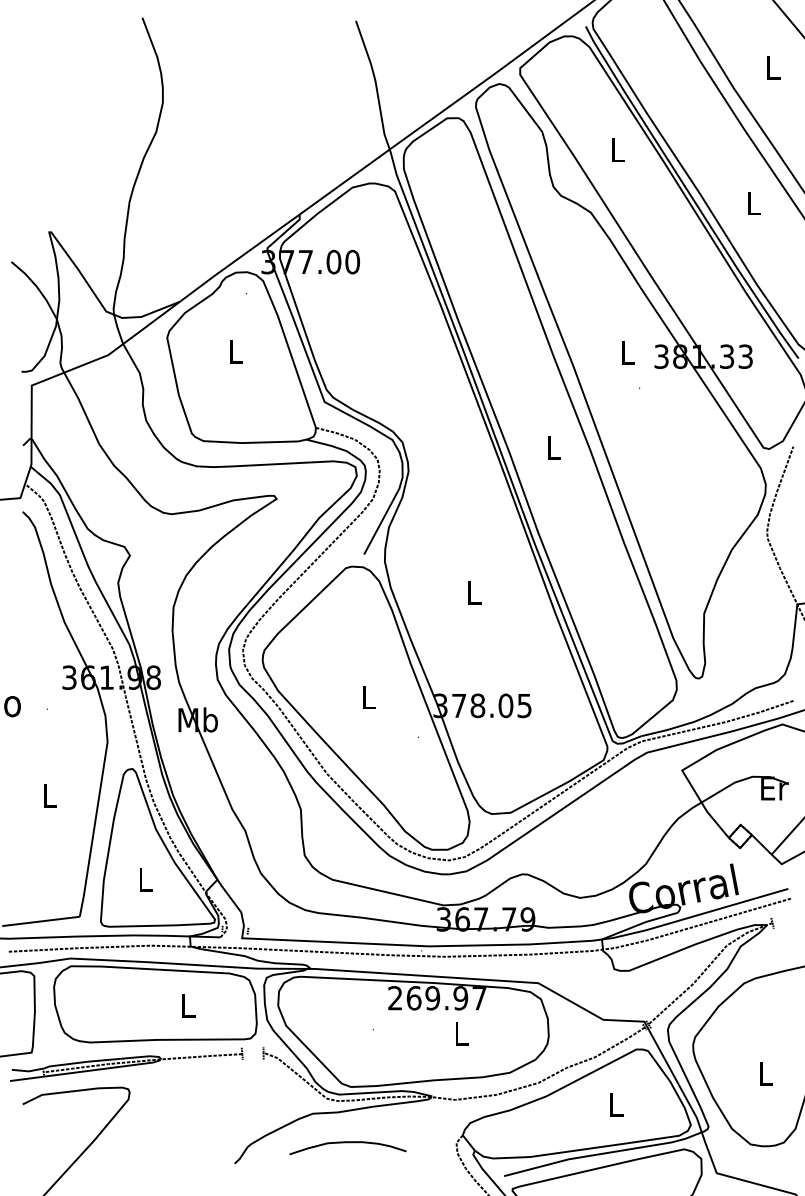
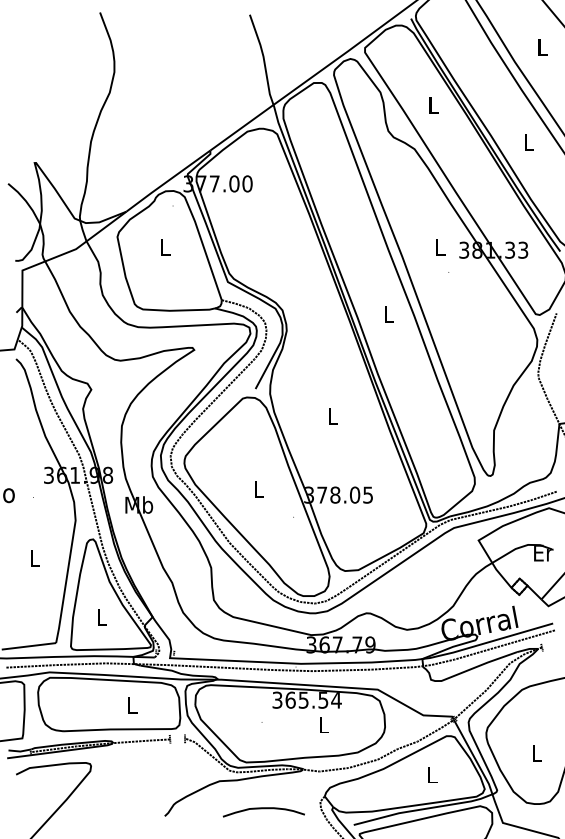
text: (437, 998) -> (307, 700), 269.97 -> 365.54
curve: (347, 1143) -> (263, 809), moved

